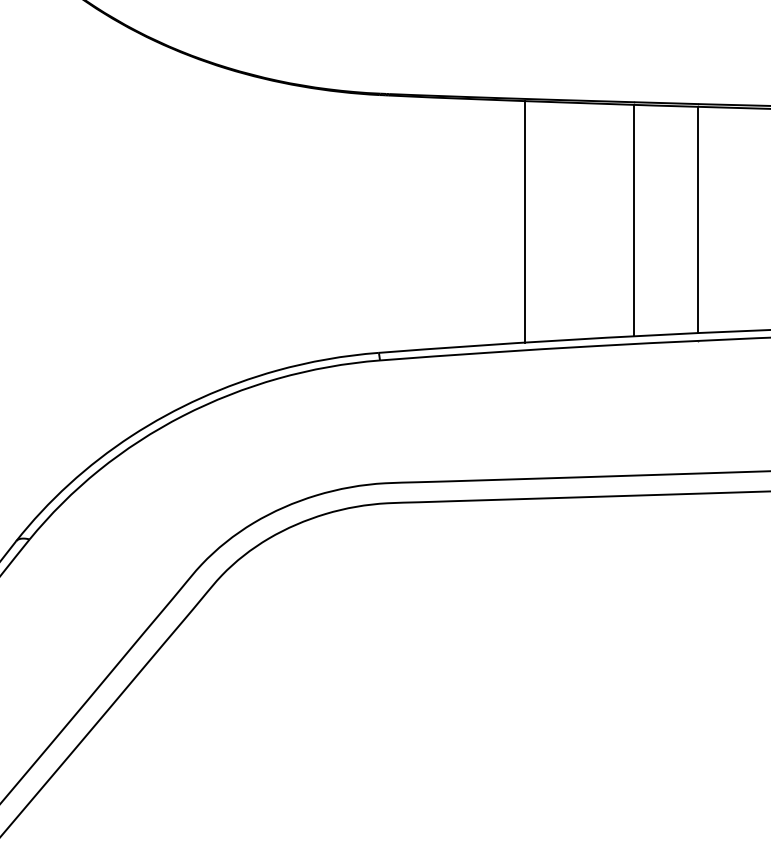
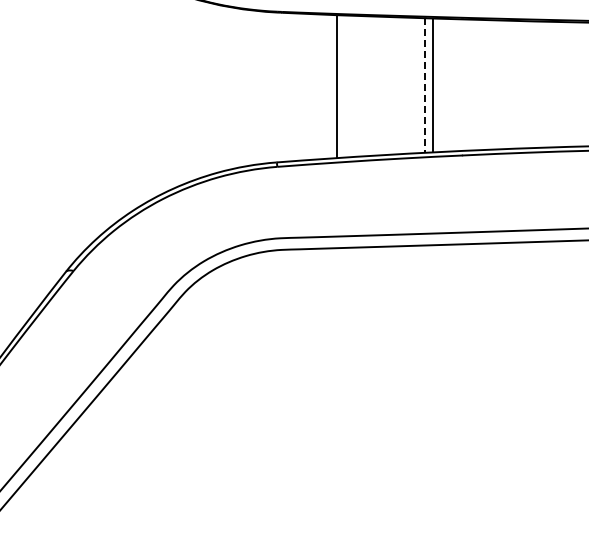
line: (524, 220) -> (336, 85), moved
line: (698, 220) -> (433, 85), moved
line: (634, 222) -> (425, 86), solid -> dashed

